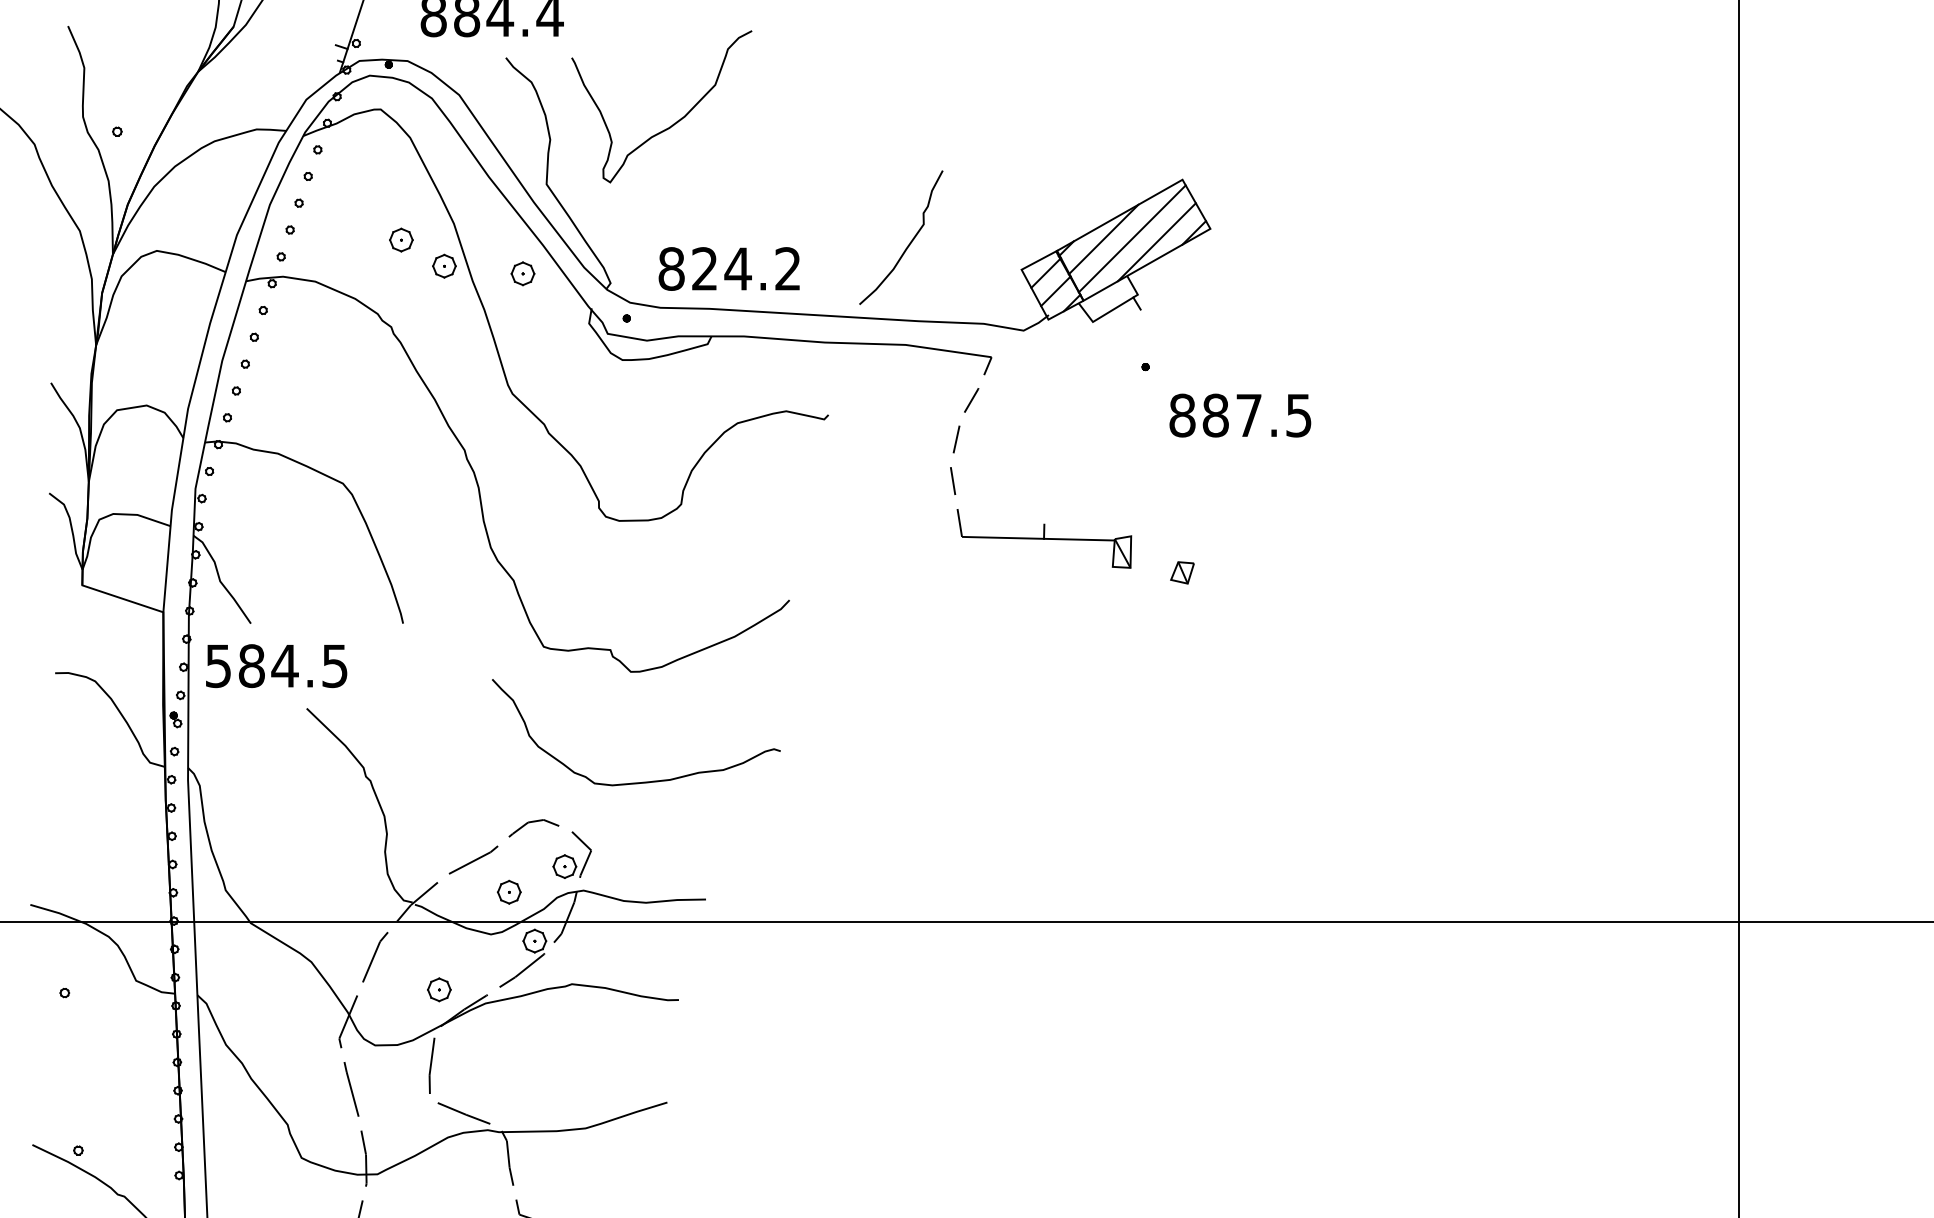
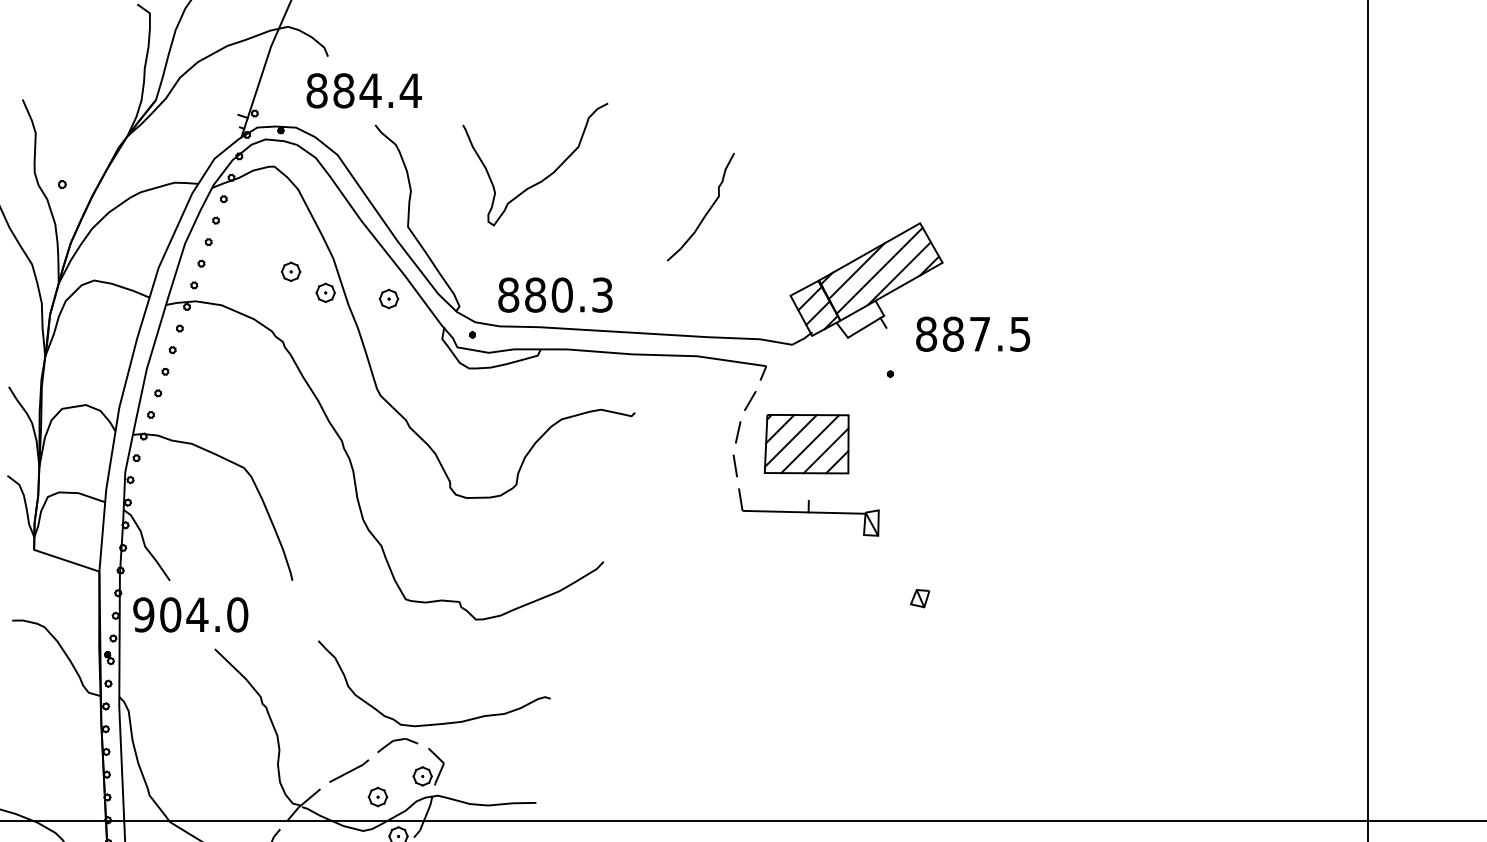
curve: (673, 123) -> (544, 177), moved
curve: (909, 242) -> (707, 210), moved
text: (746, 268) -> (568, 294), 824.2 -> 880.3
text: (1240, 415) -> (973, 334), moved
part: (1041, 453) -> (806, 443), added
part: (1182, 572) -> (920, 598), moved
text: (276, 666) -> (190, 615), 584.5 -> 904.0
curve: (642, 781) -> (439, 723), moved

